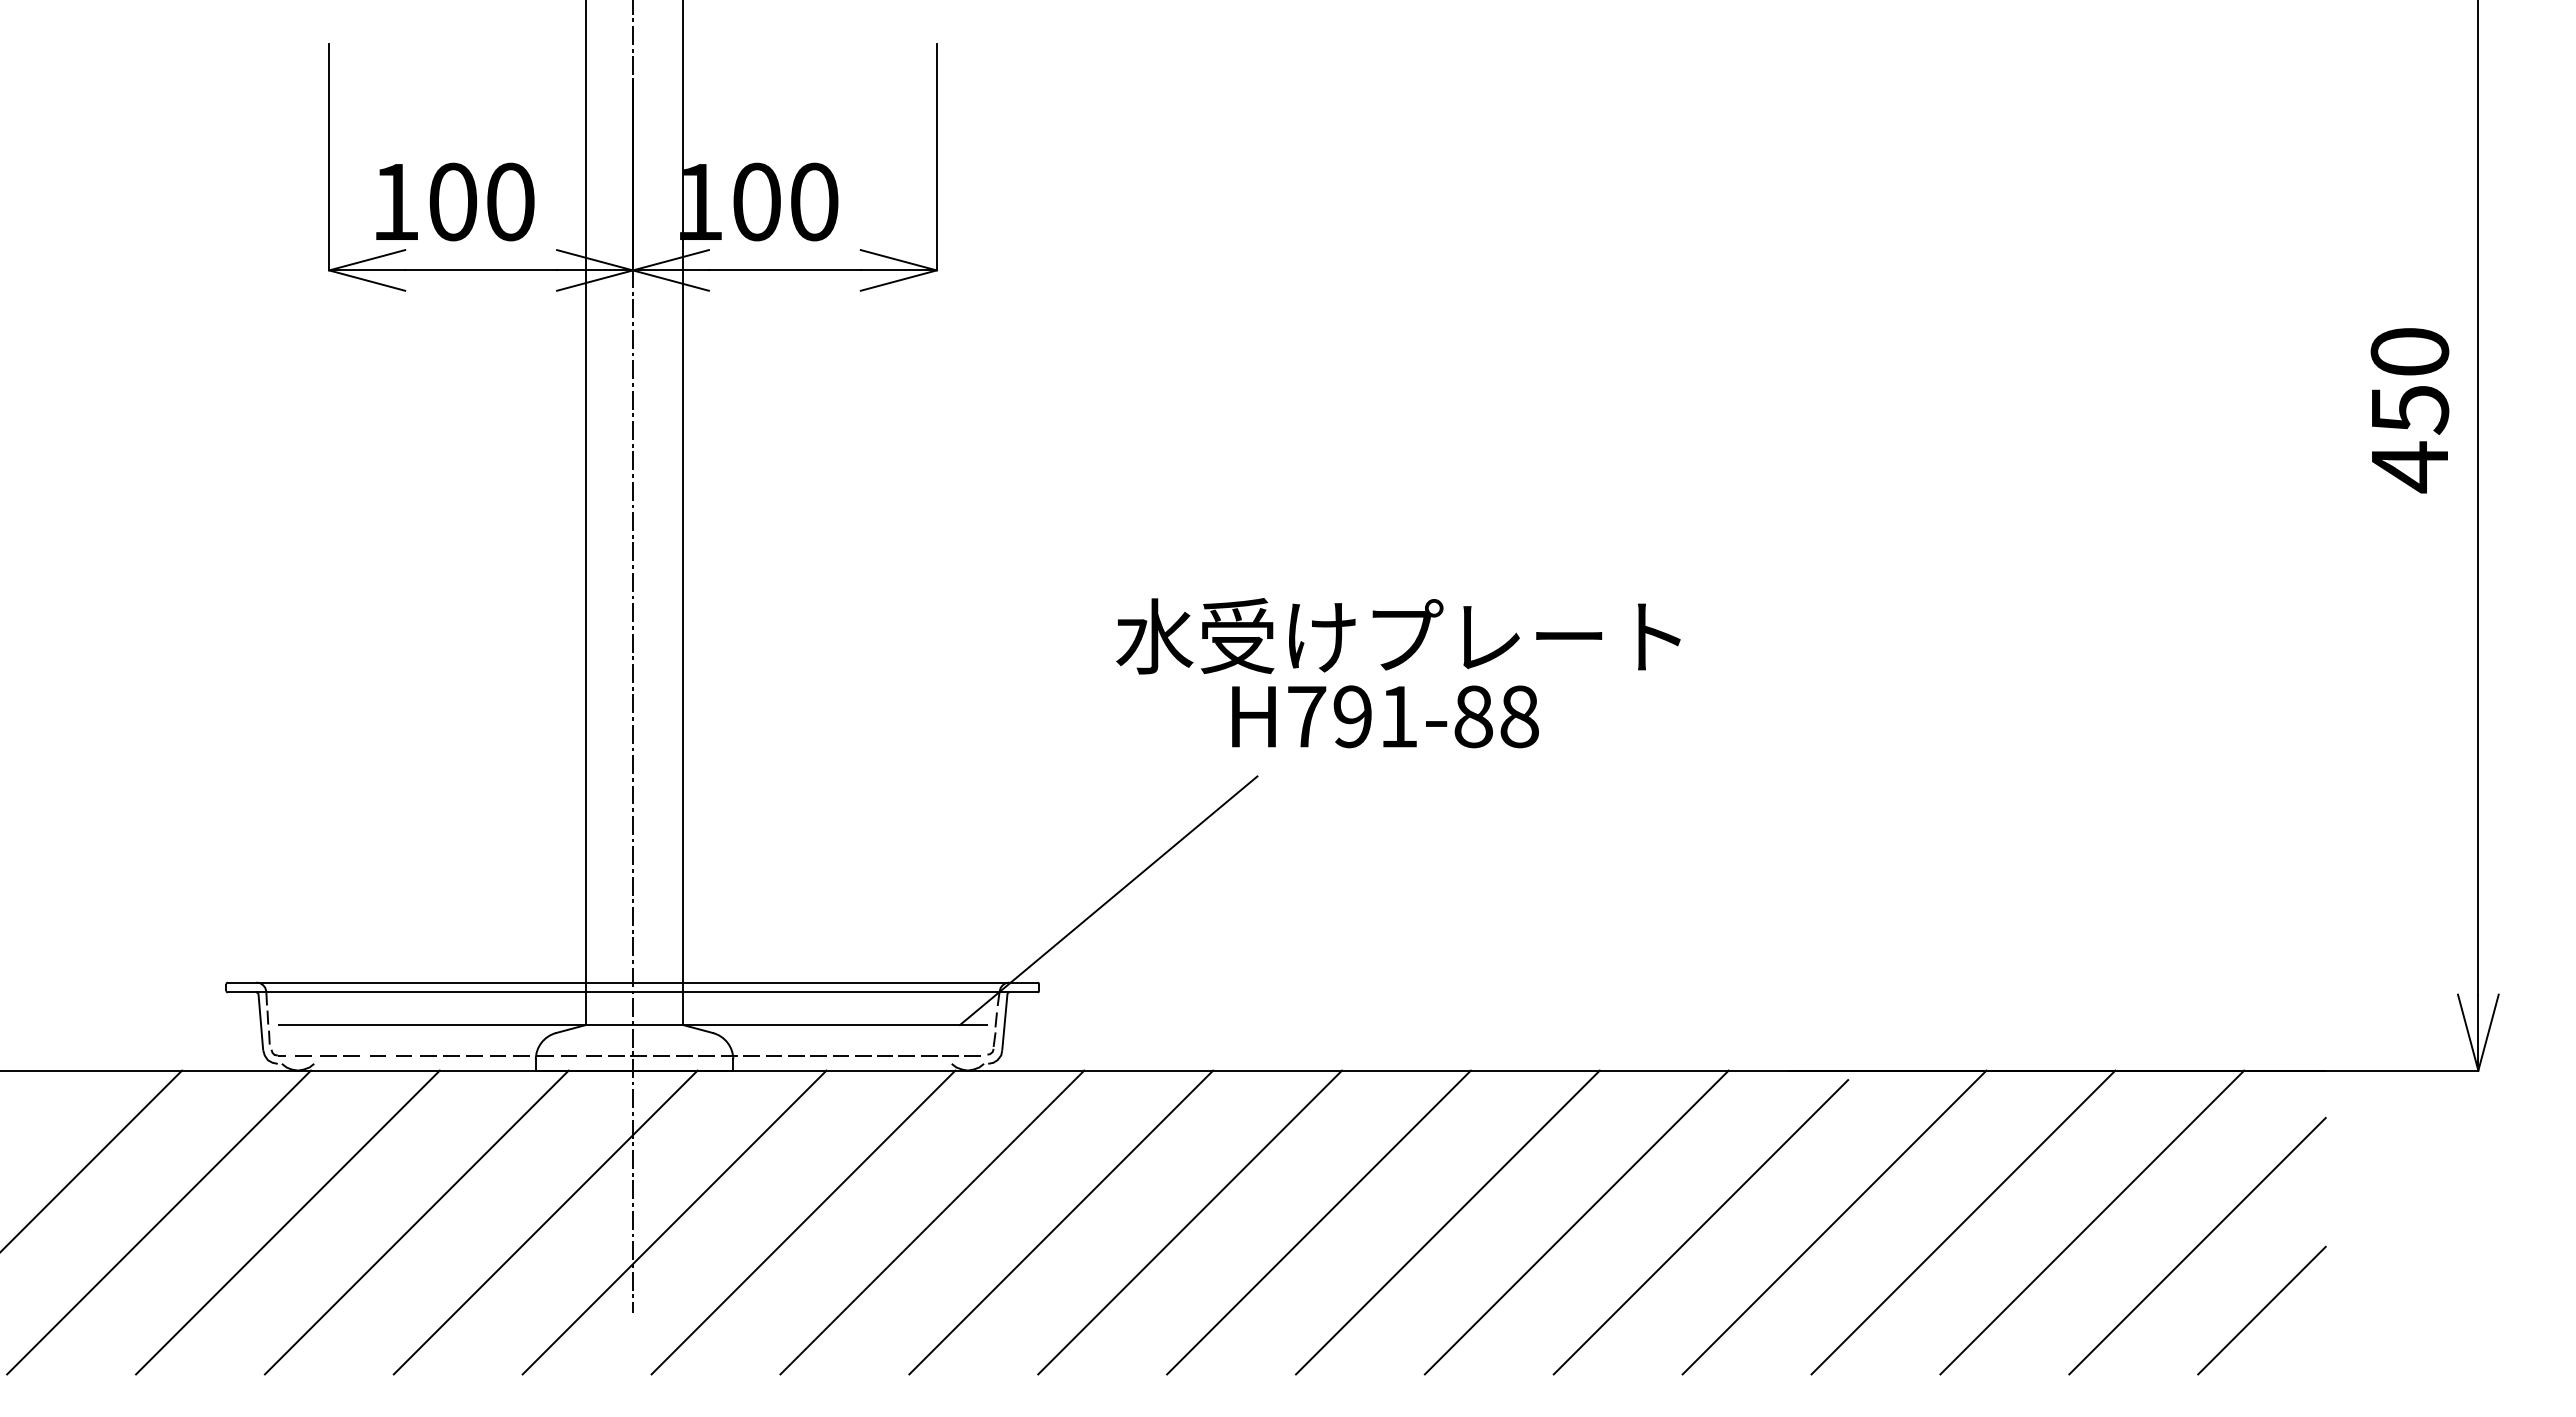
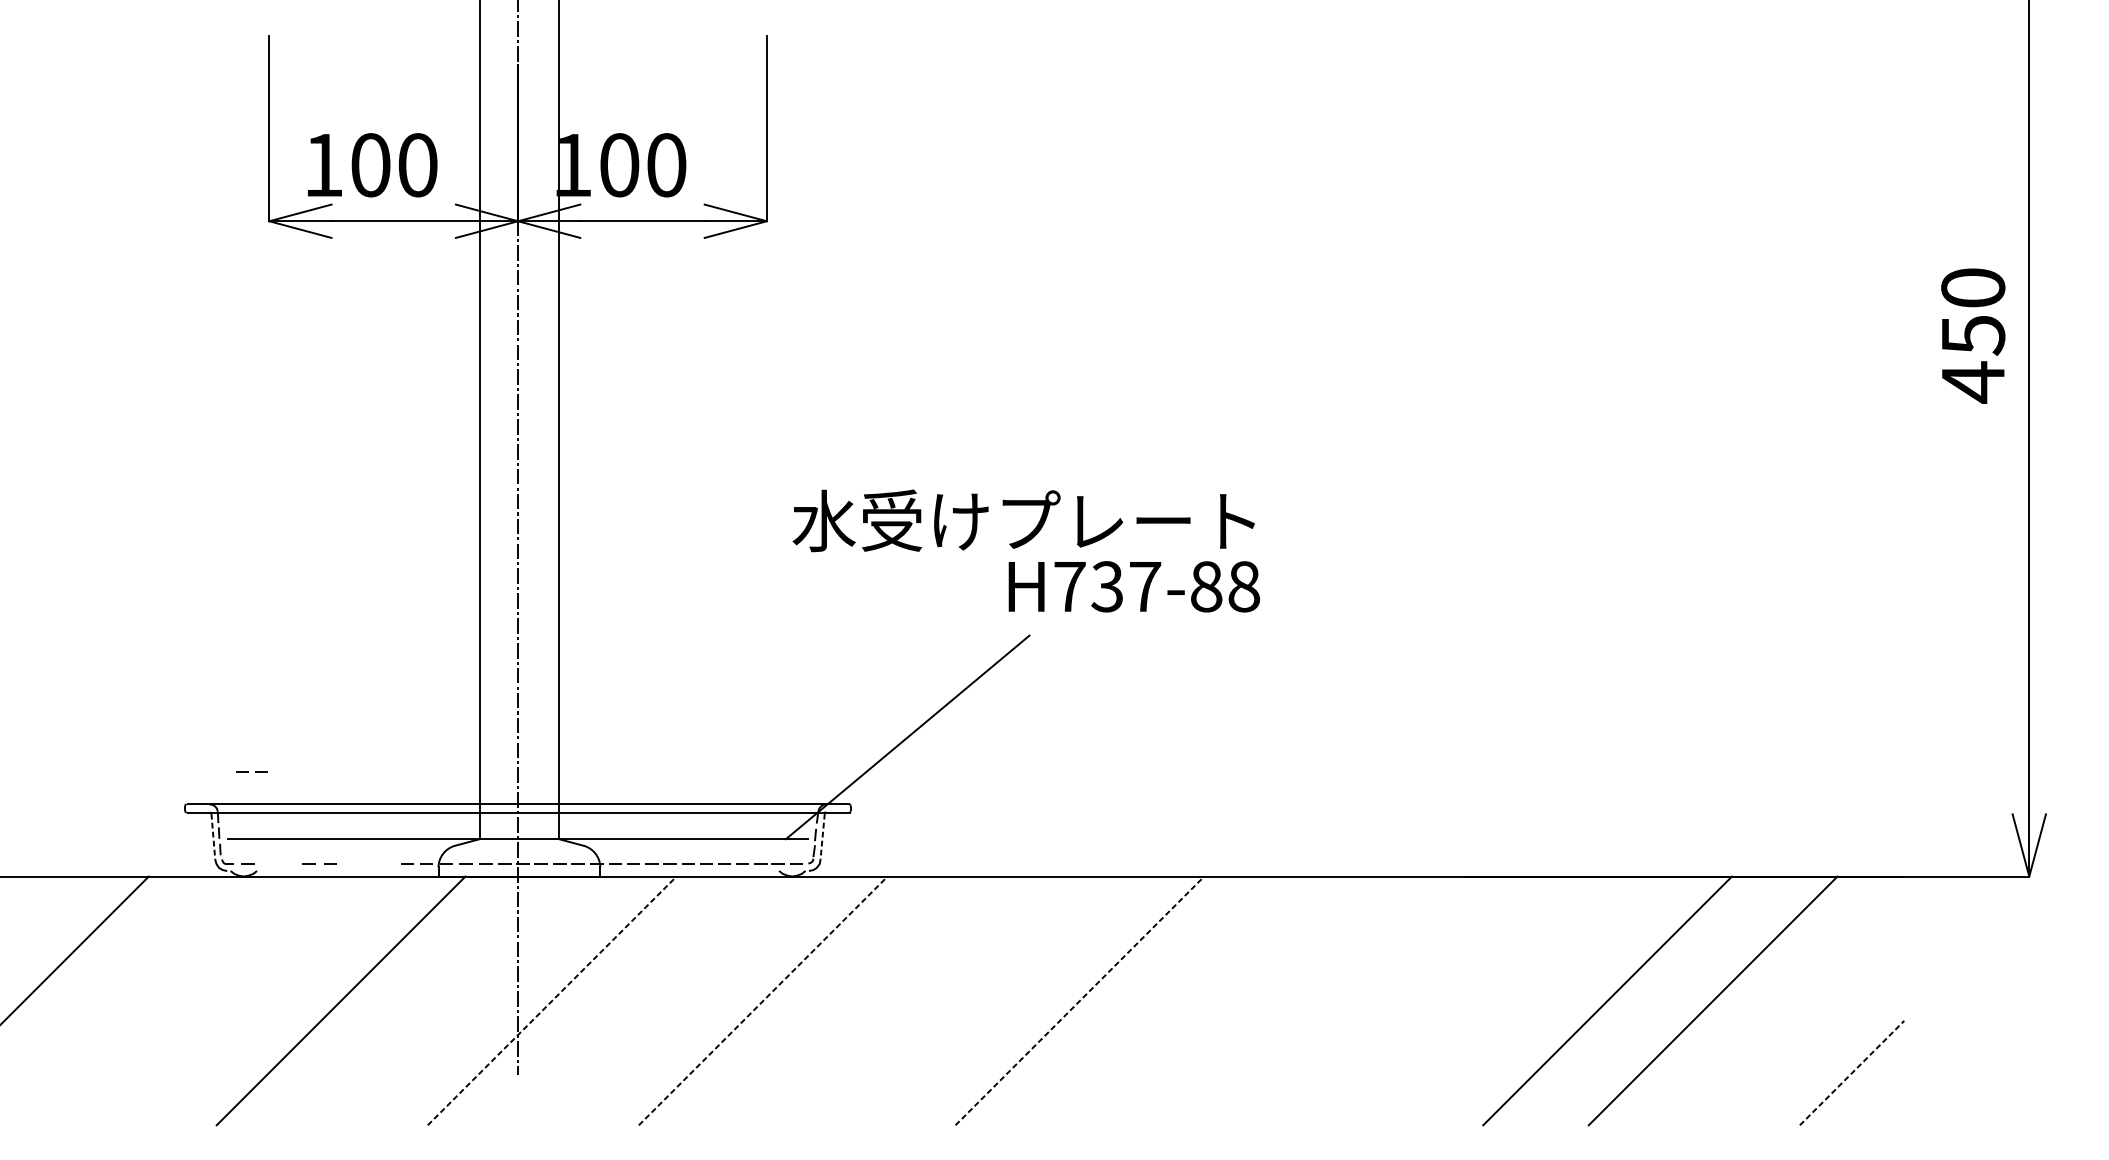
text: (1398, 636) -> (1023, 521), moved
text: (1375, 716) -> (1126, 586), H791-88 -> H737-88
line: (260, 1022) -> (213, 837), solid -> dashed
line: (1004, 1022) -> (822, 837), solid -> dashed
line: (336, 1055) -> (249, 771), moved
line: (451, 1055) -> (369, 864), removed
line: (158, 1222) -> (129, 1000), removed
line: (287, 1222) -> (235, 1000), removed
line: (545, 1222) -> (446, 1000), removed
line: (674, 1222) -> (552, 1000), solid -> dashed
line: (803, 1222) -> (657, 1000), removed
line: (932, 1222) -> (763, 1000), solid -> dashed
line: (1061, 1222) -> (869, 1000), removed
line: (1190, 1222) -> (974, 1000), removed
line: (1319, 1222) -> (1080, 1000), solid -> dashed
line: (1447, 1222) -> (1185, 1000), removed
line: (1576, 1222) -> (1290, 1000), removed
line: (1834, 1222) -> (1502, 1000), removed
line: (1700, 1227) -> (1392, 1005), removed
line: (2197, 1245) -> (1799, 1019), removed
line: (2262, 1310) -> (1852, 1072), solid -> dashed

